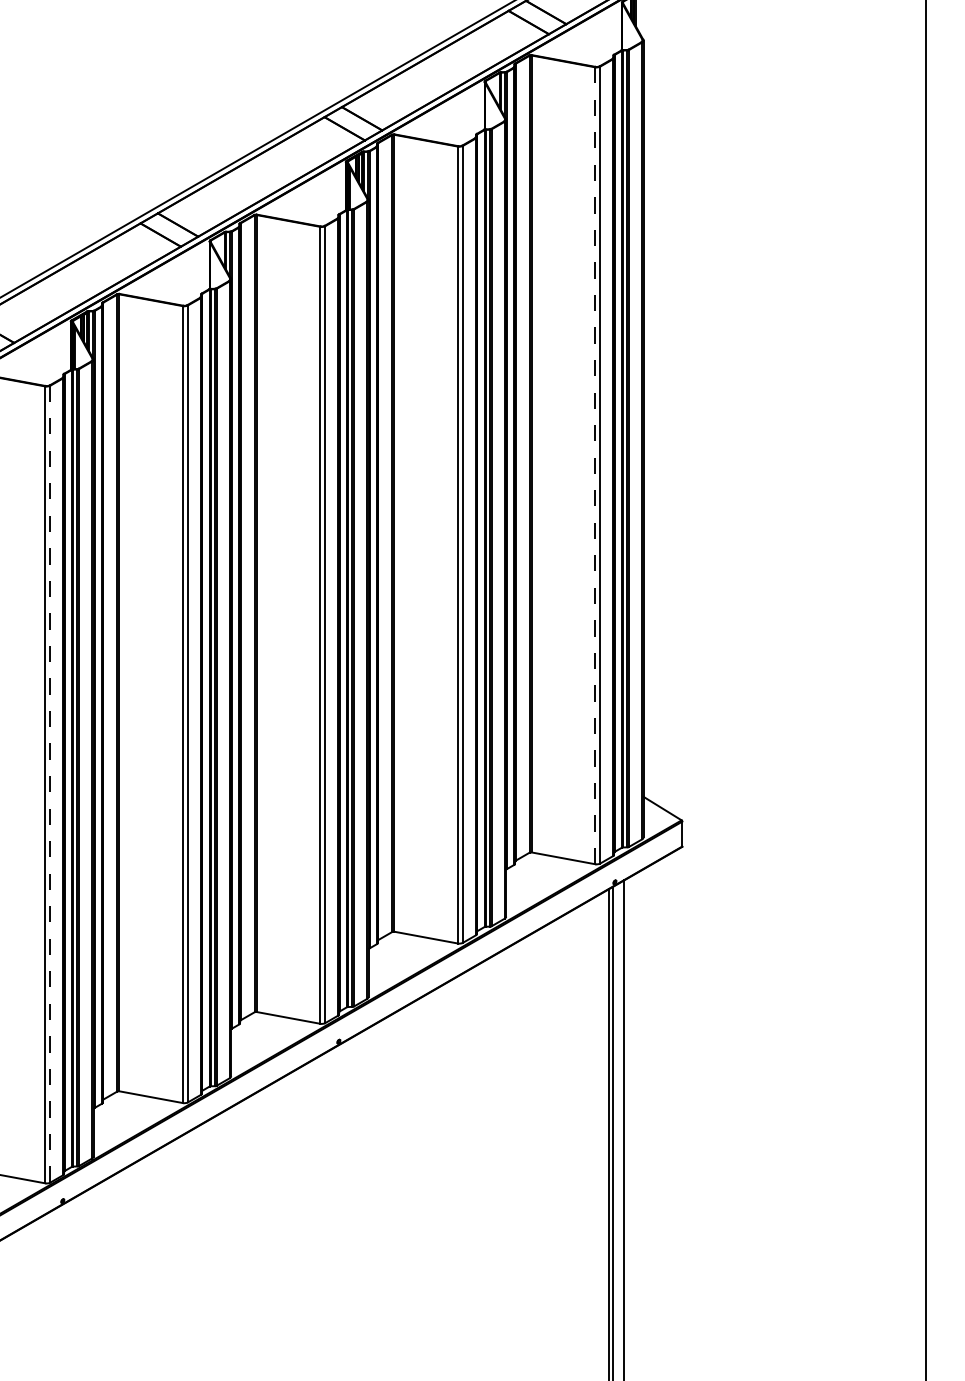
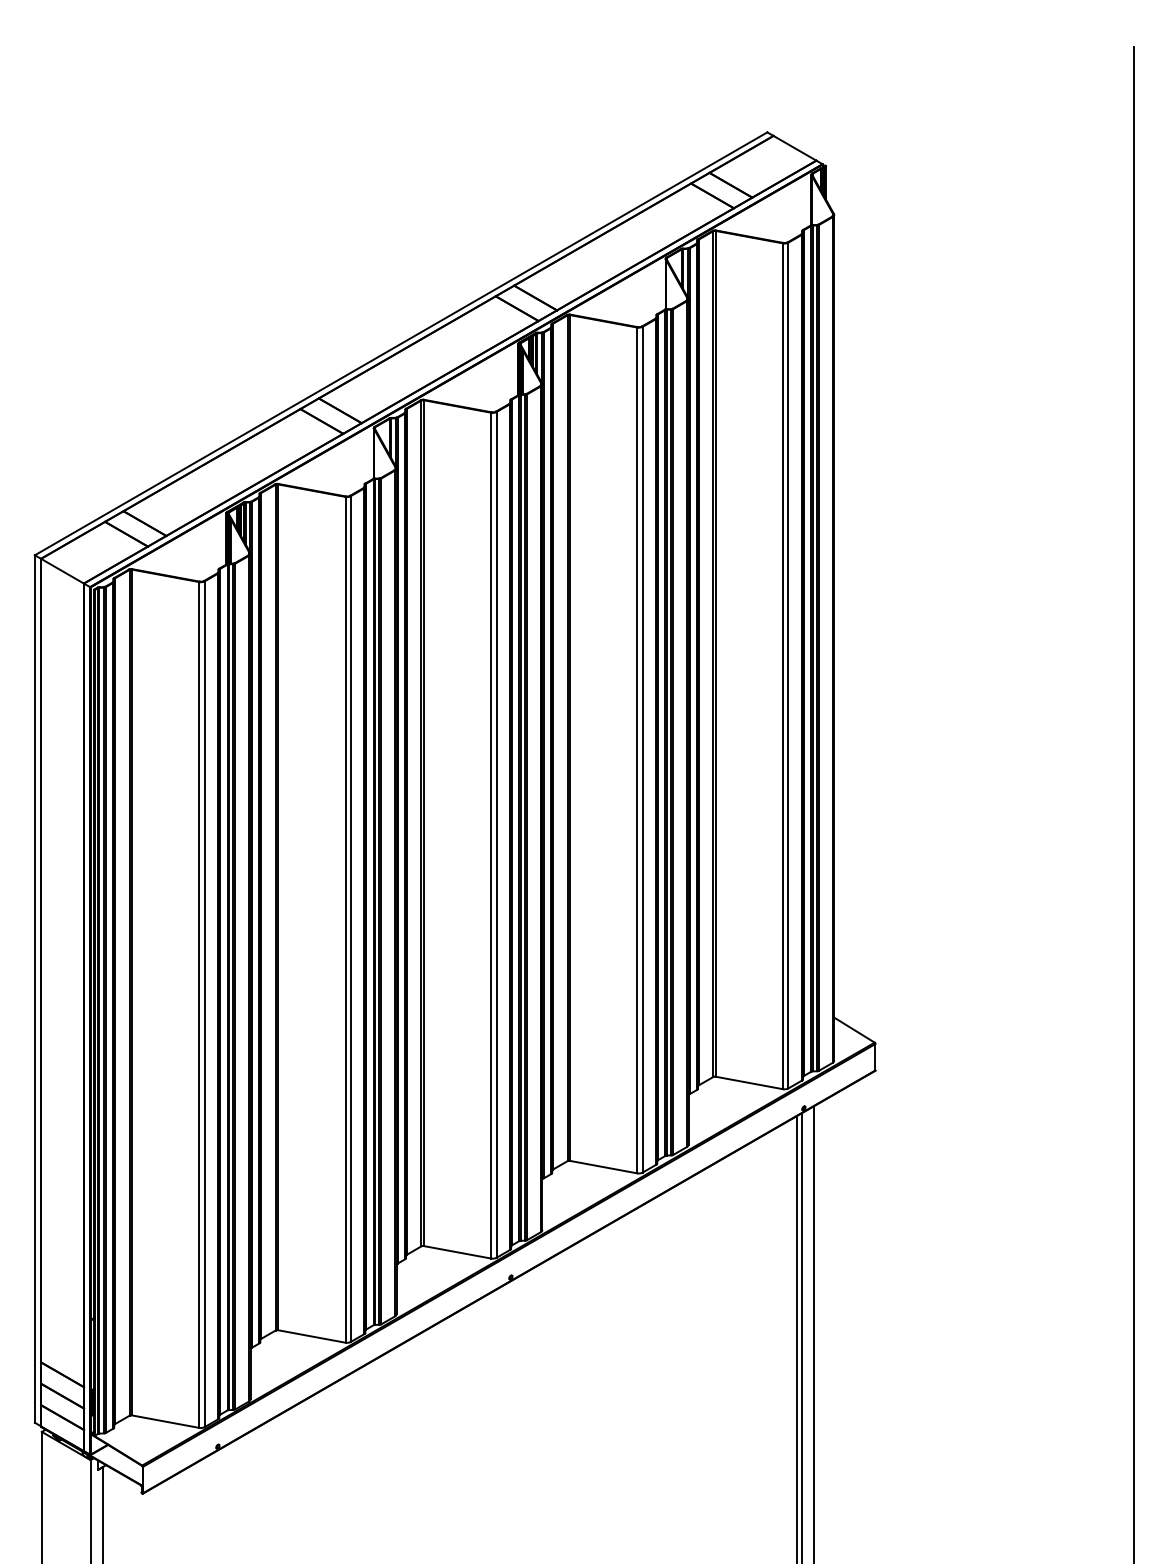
line: (595, 465) -> (783, 666), dashed -> solid
line: (50, 784) -> (204, 1004), dashed -> solid

